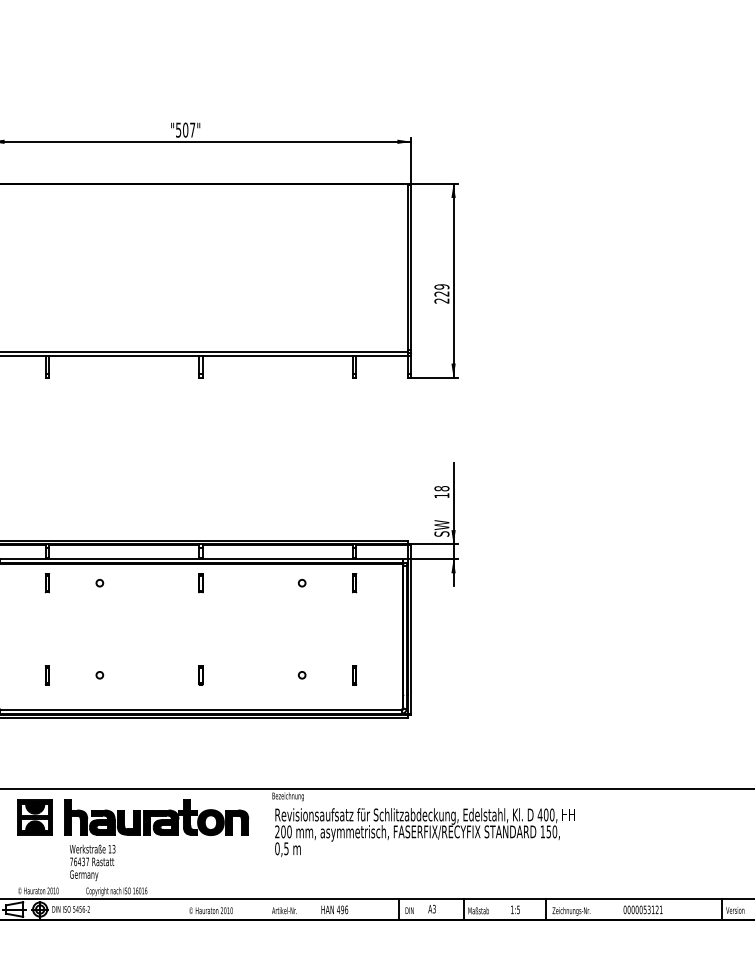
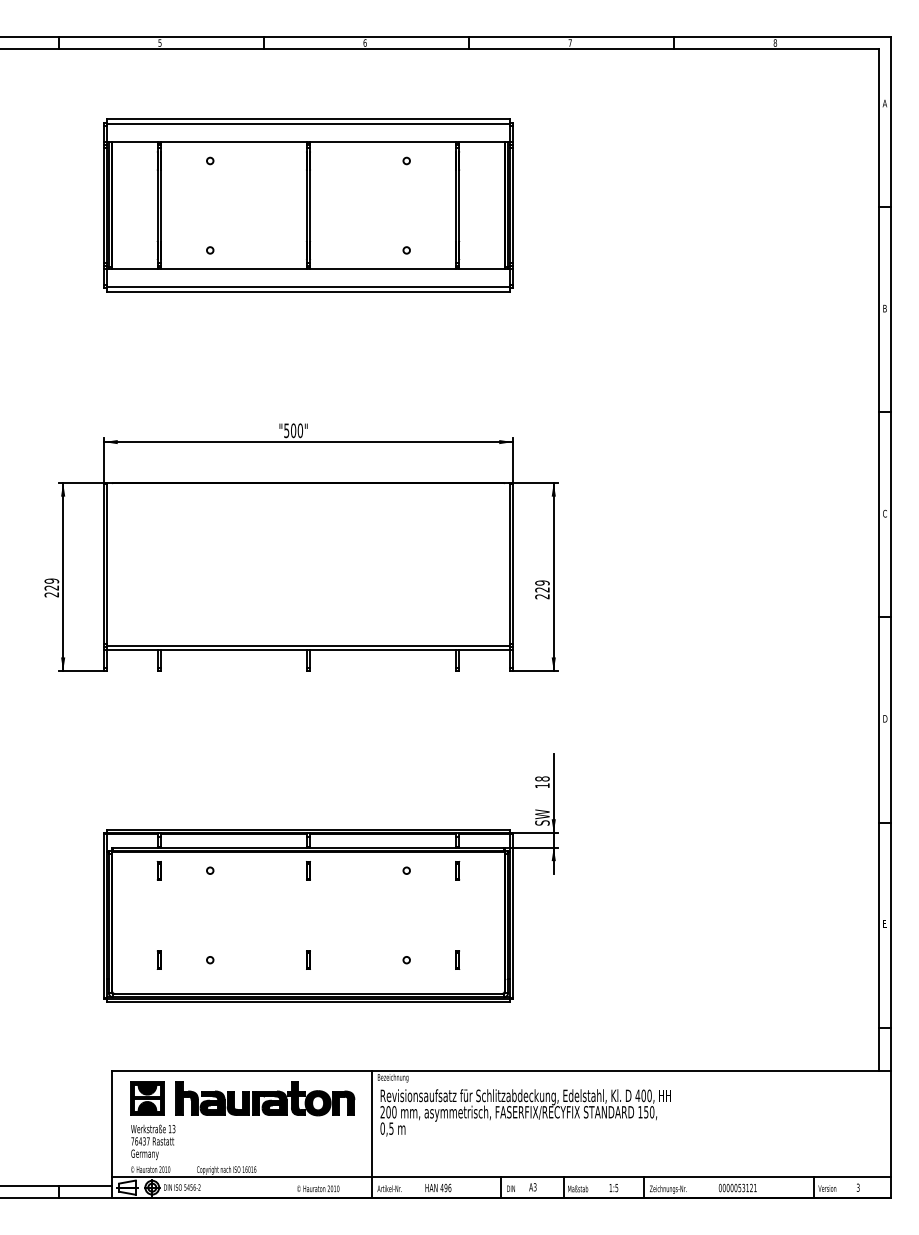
text: (192, 129) -> (300, 430), "507" -> "500"
line: (266, 853) -> (372, 1133), added
text: (92, 861) -> (153, 1141), moved

